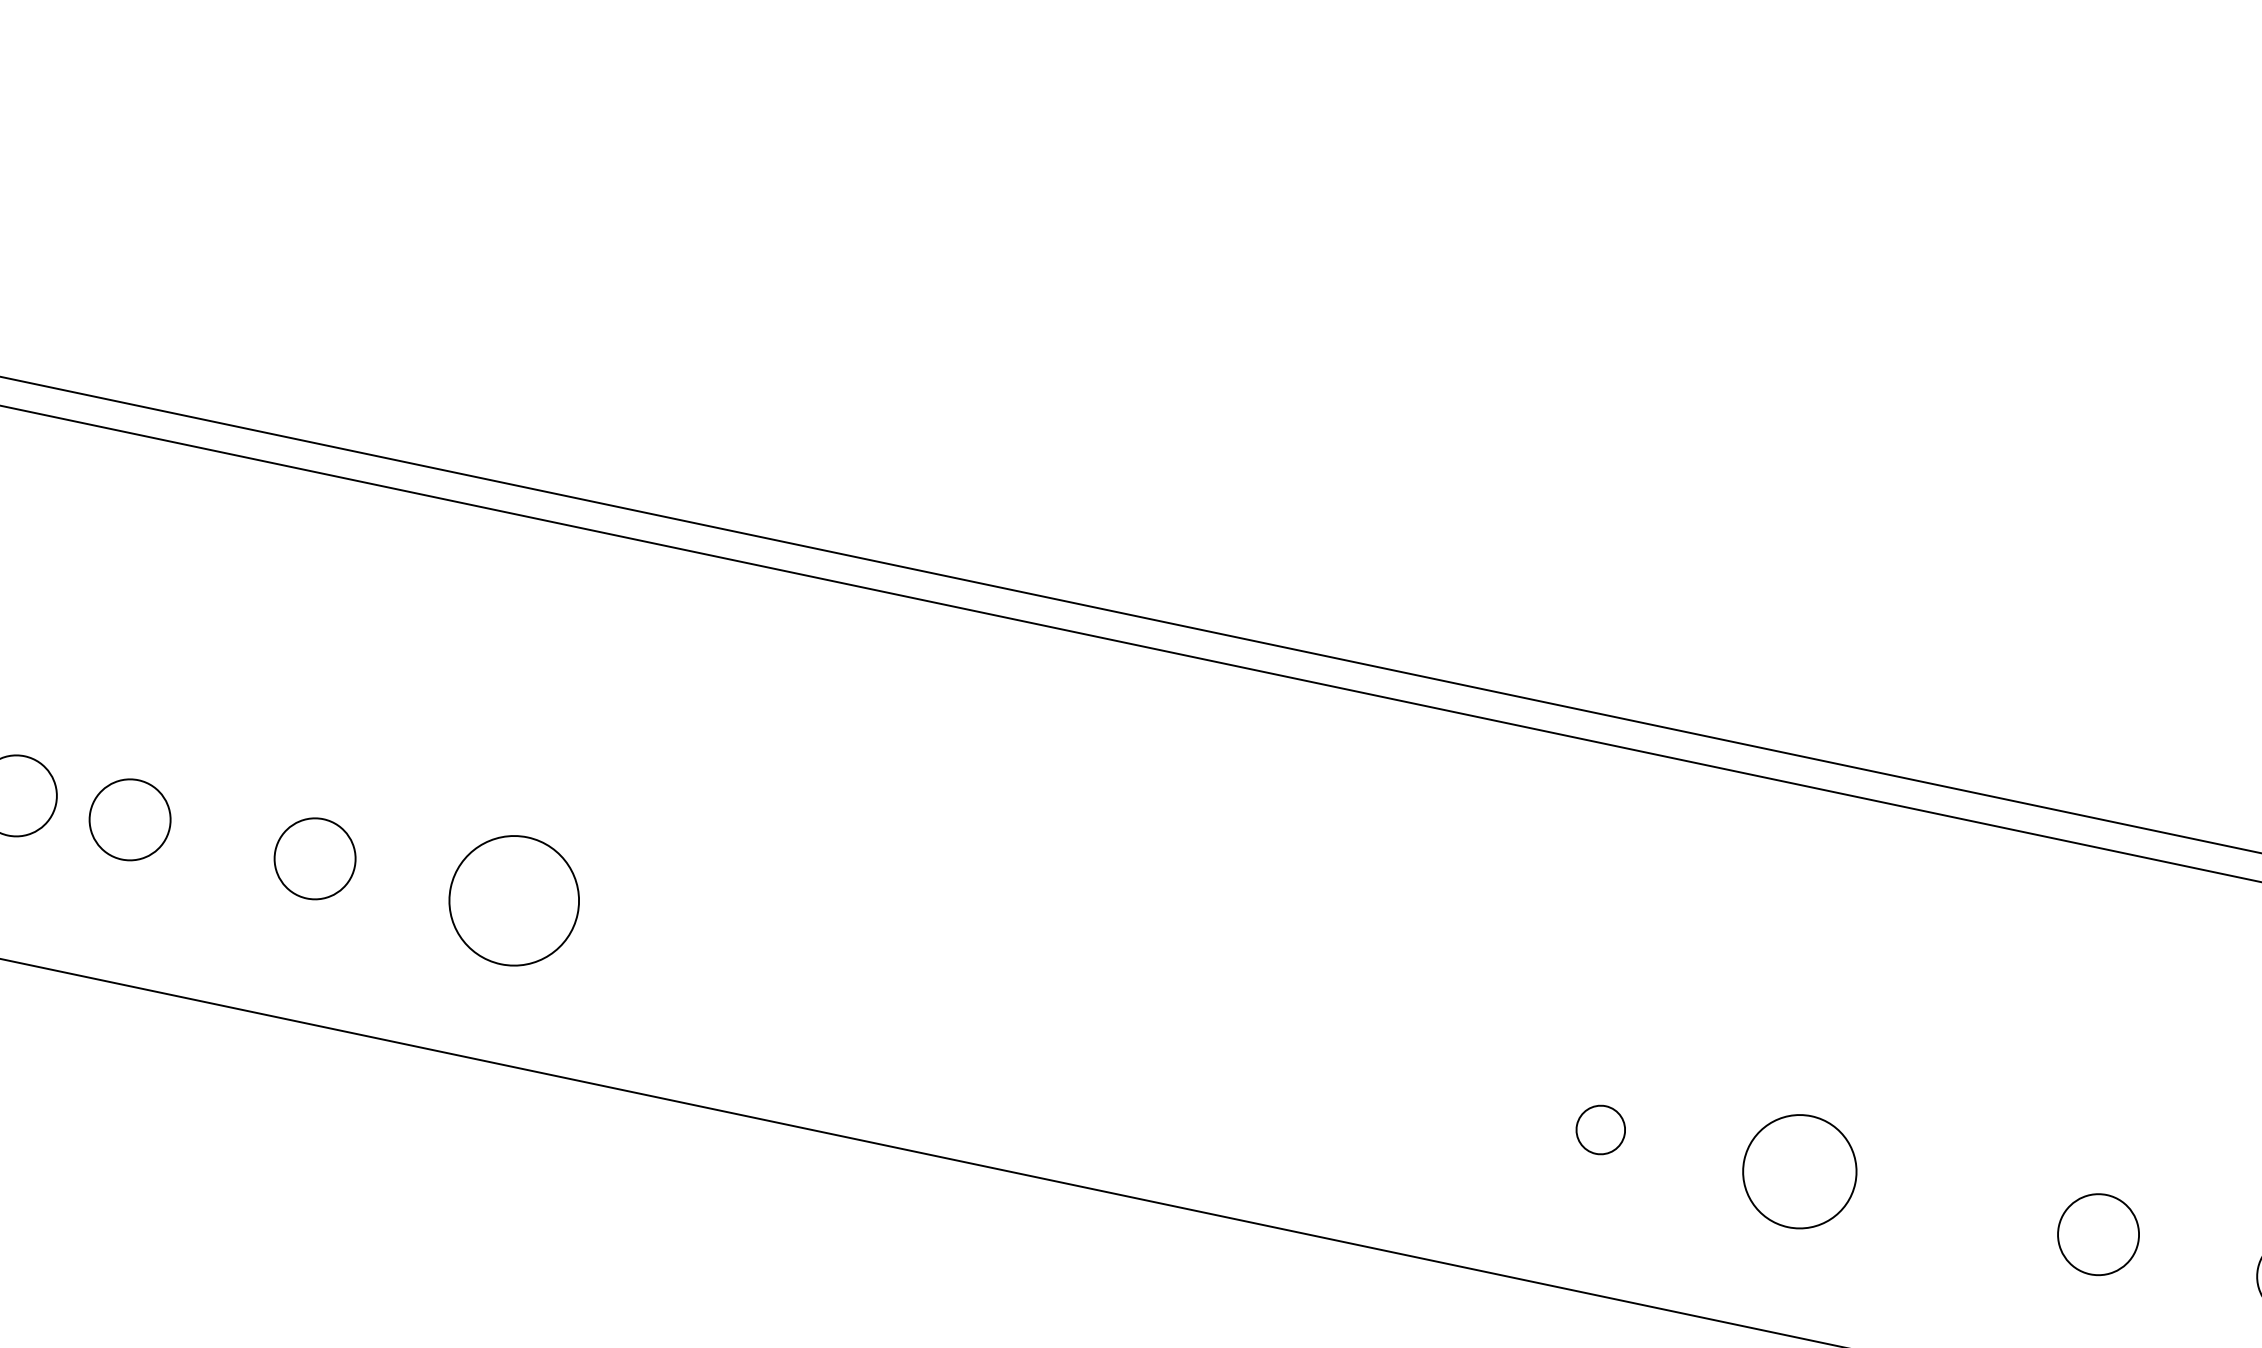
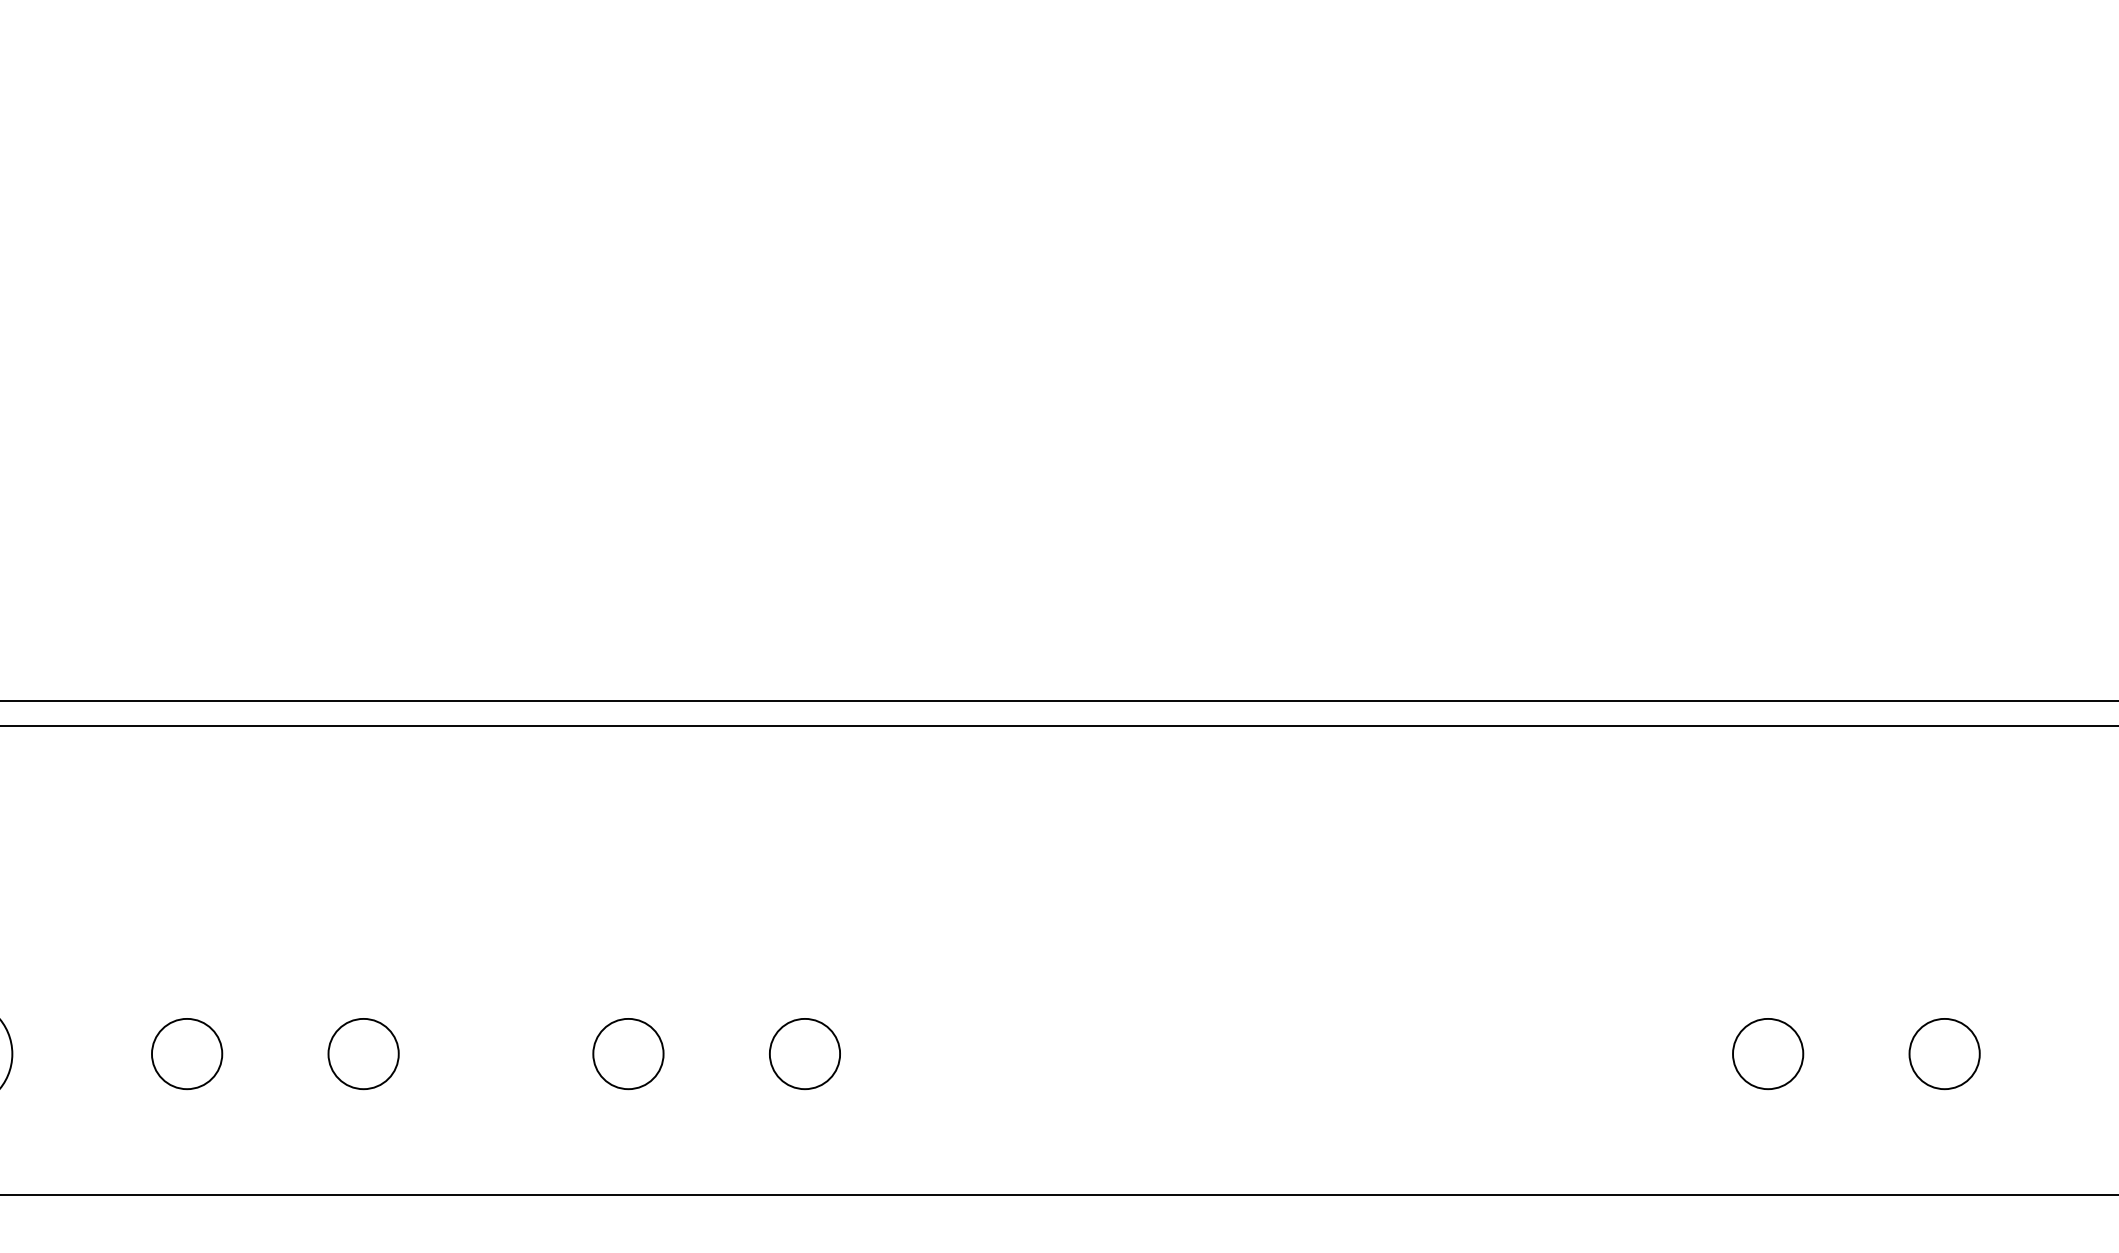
circle: (130, 820) -> (464, 1054), removed
circle: (513, 900) -> (804, 1053), size x0.62
circle: (1601, 1130) -> (1768, 1054), size x1.67
circle: (1799, 1171) -> (1944, 1053), size x0.71

